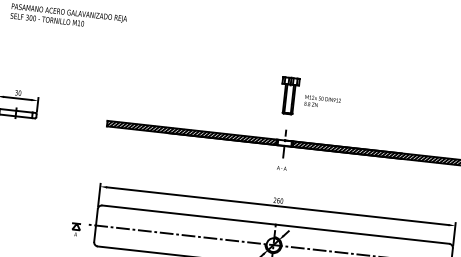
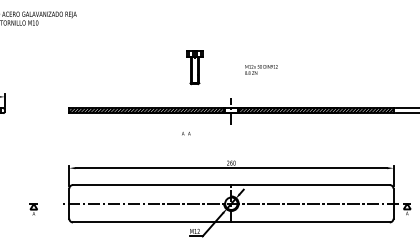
part: (289, 95) -> (194, 67), moved
text: (282, 168) -> (186, 133), moved
part: (75, 229) -> (33, 209), moved

